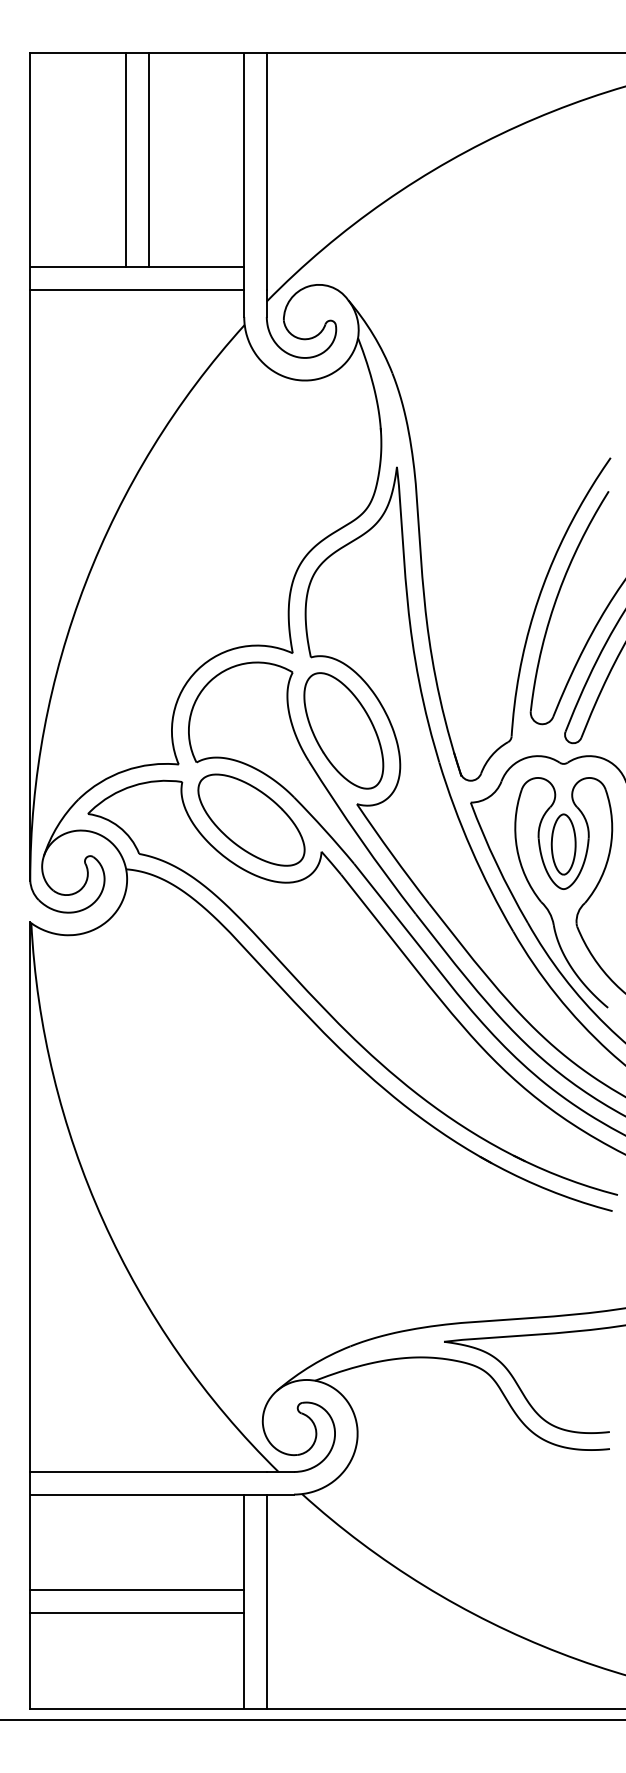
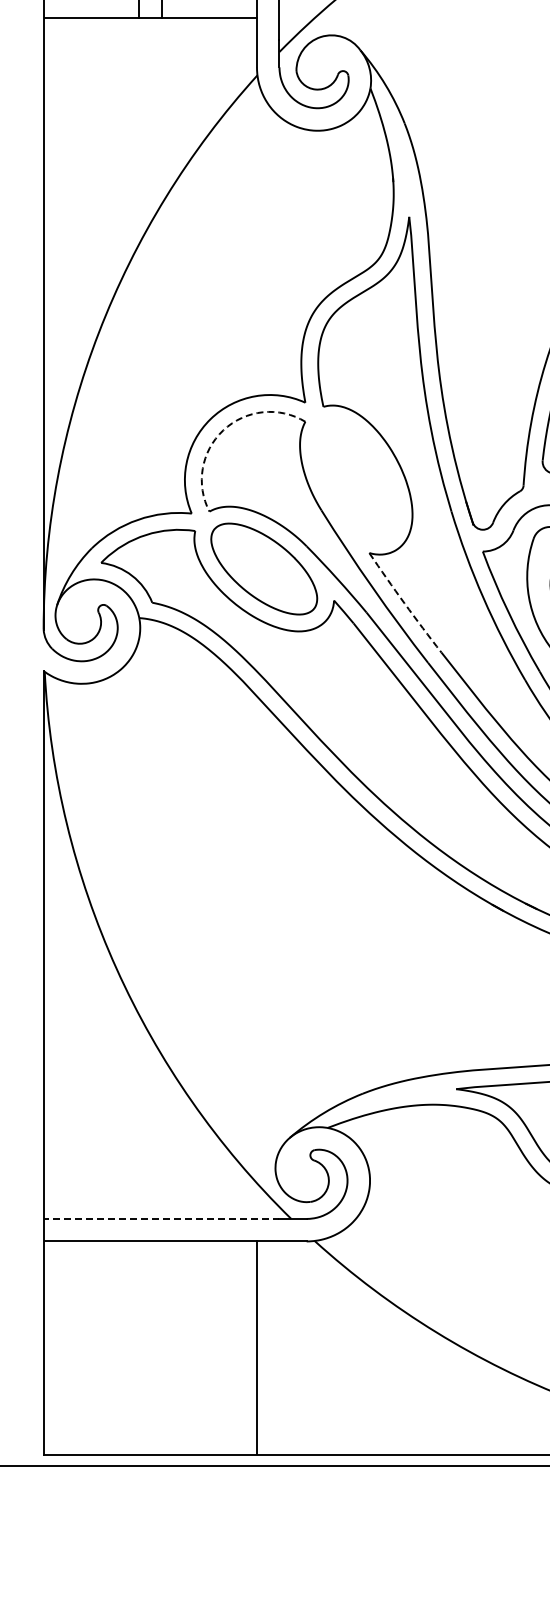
line: (137, 289) -> (150, 39), removed
arc: (210, 681) -> (223, 430), solid -> dashed
part: (343, 730) -> (355, 479), removed
arc: (392, 854) -> (404, 603), solid -> dashed
line: (148, 1472) -> (161, 1219), solid -> dashed
line: (137, 1590) -> (150, 1337), removed
line: (266, 1601) -> (279, 1348), removed
line: (137, 1612) -> (150, 1359), removed

